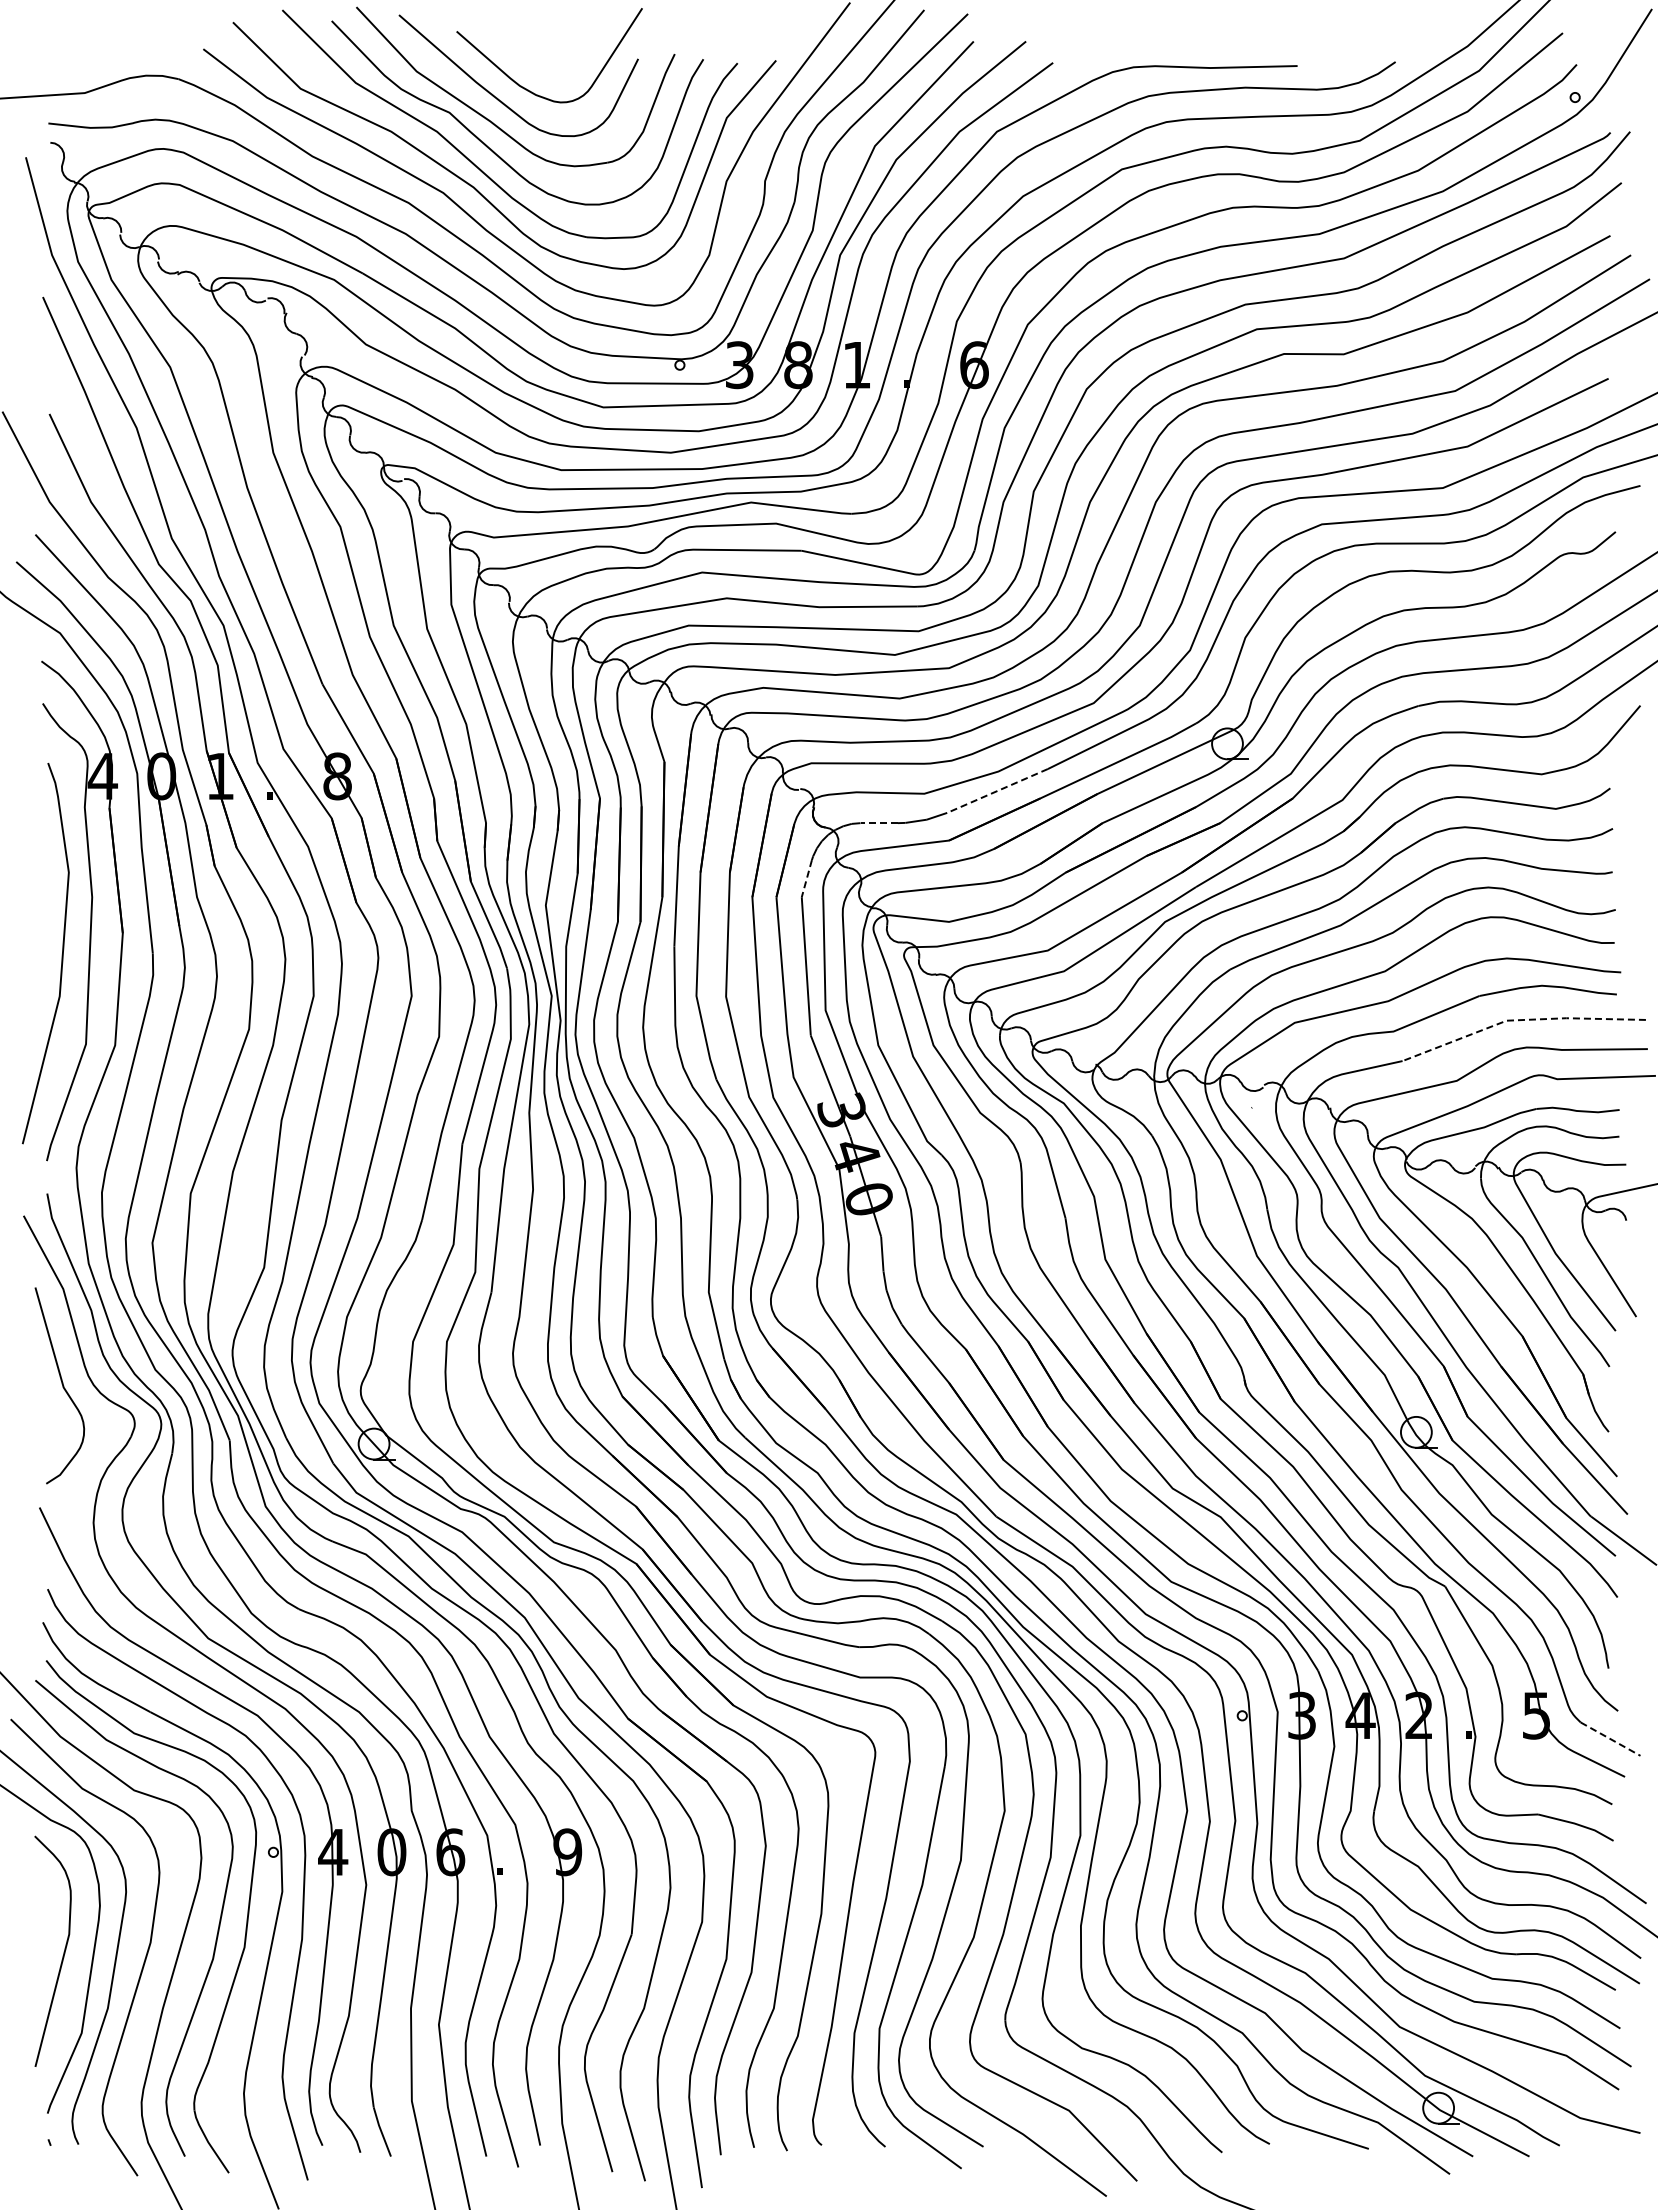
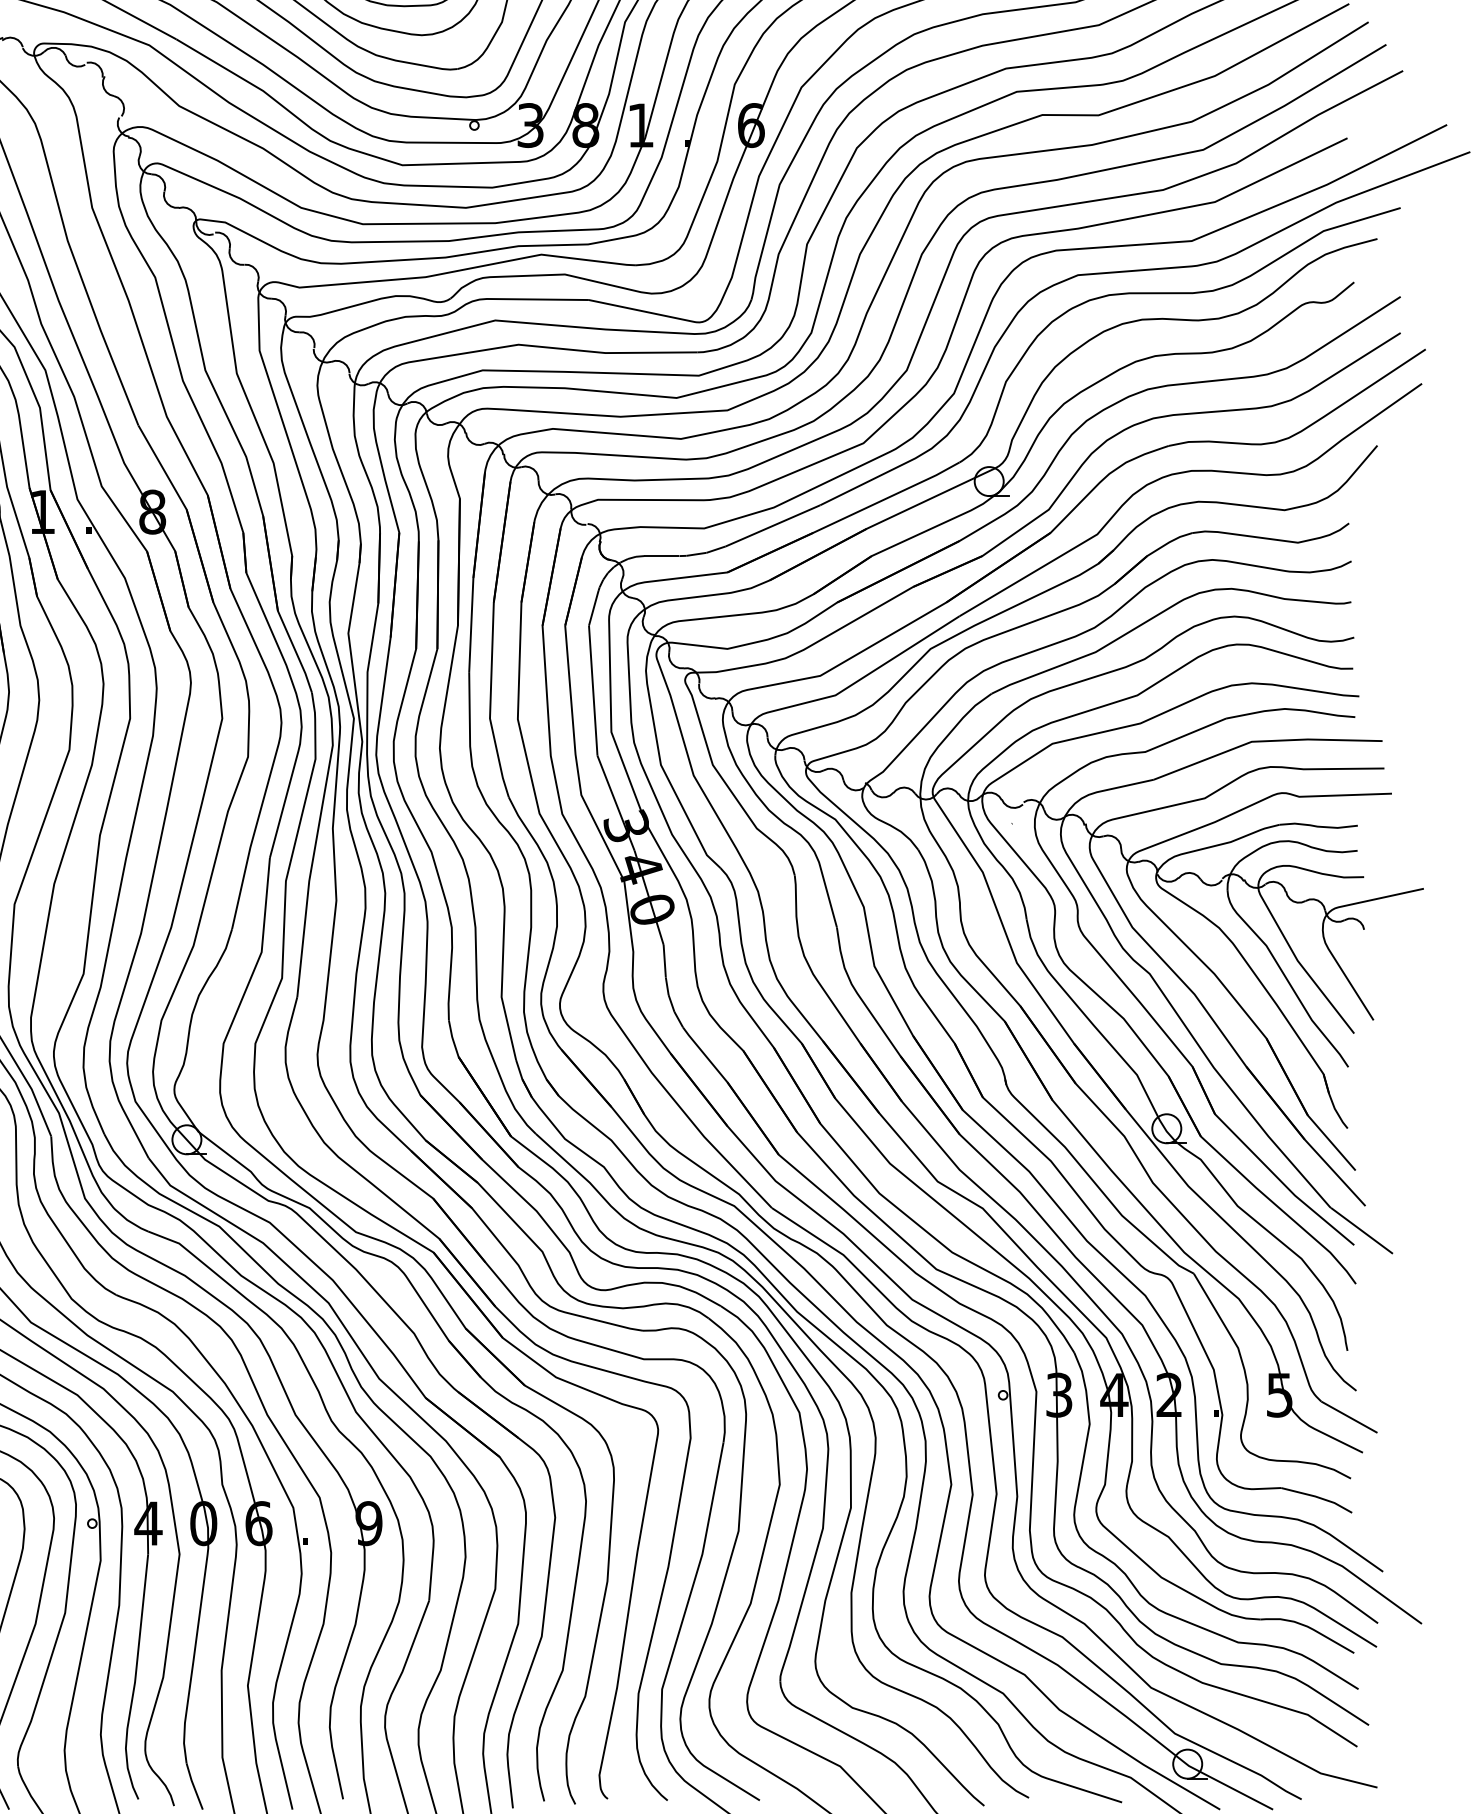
line: (997, 790) -> (773, 525), dashed -> solid
line: (879, 823) -> (662, 556), dashed -> solid
line: (806, 879) -> (593, 609), dashed -> solid
line: (1520, 1020) -> (1264, 741), dashed -> solid
line: (1611, 1739) -> (1350, 1417), dashed -> solid

